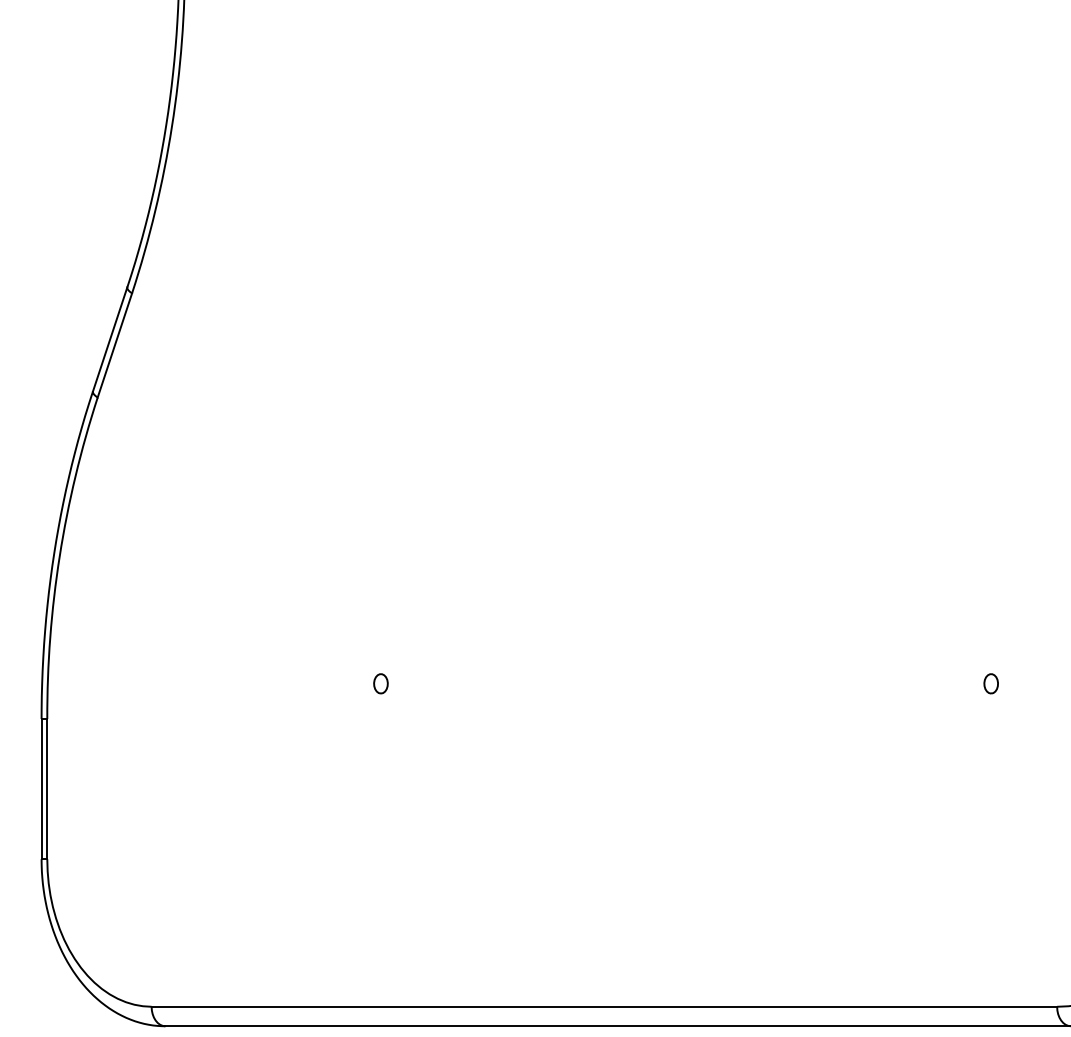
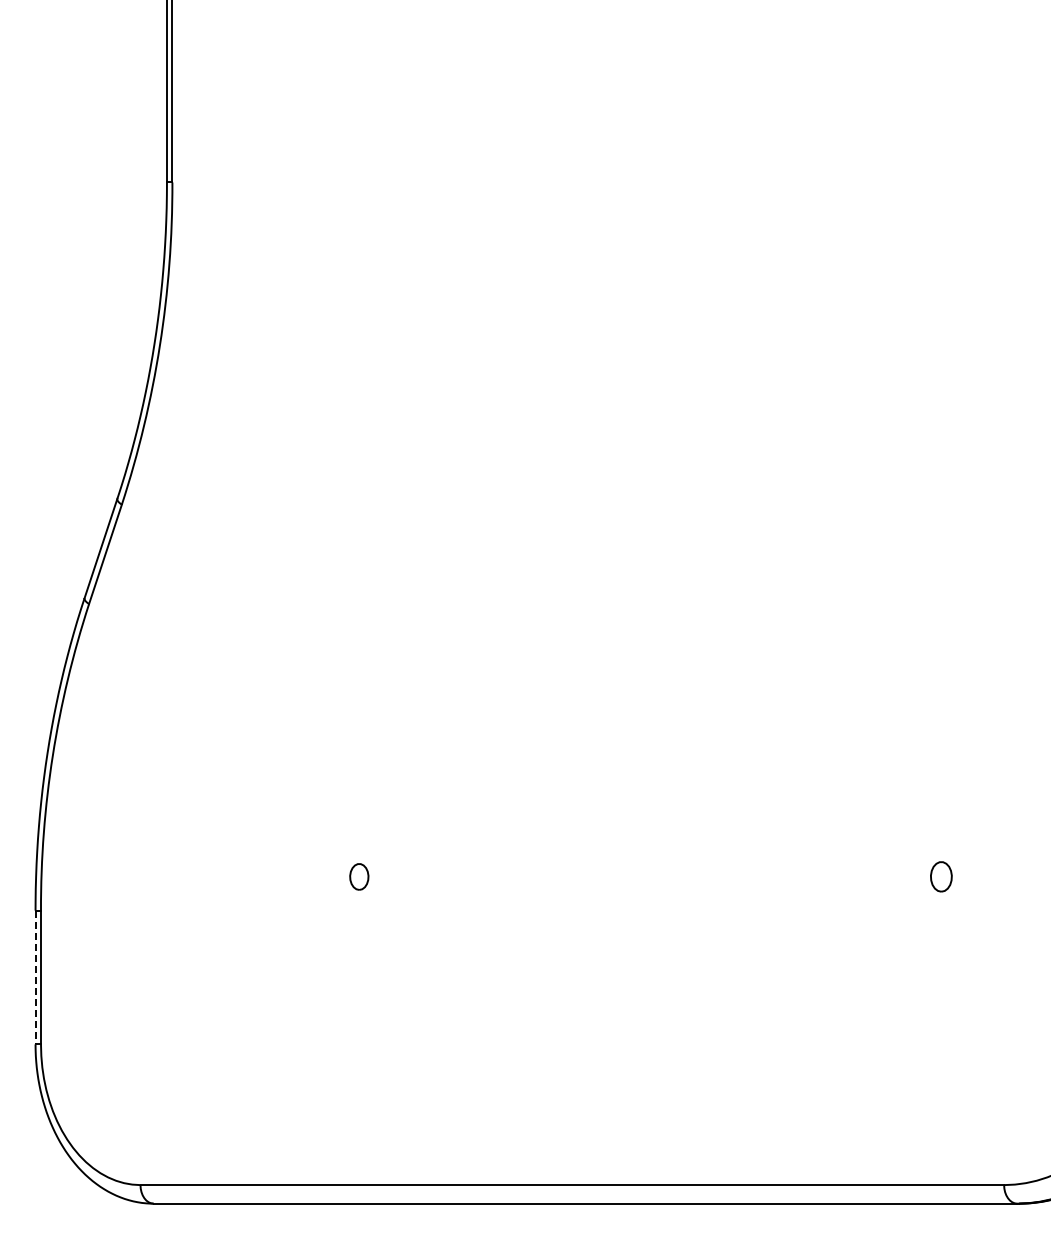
part: (380, 684) -> (358, 877), size x1.4
part: (990, 684) -> (940, 877), size x1.6
line: (41, 789) -> (35, 977), solid -> dashed

